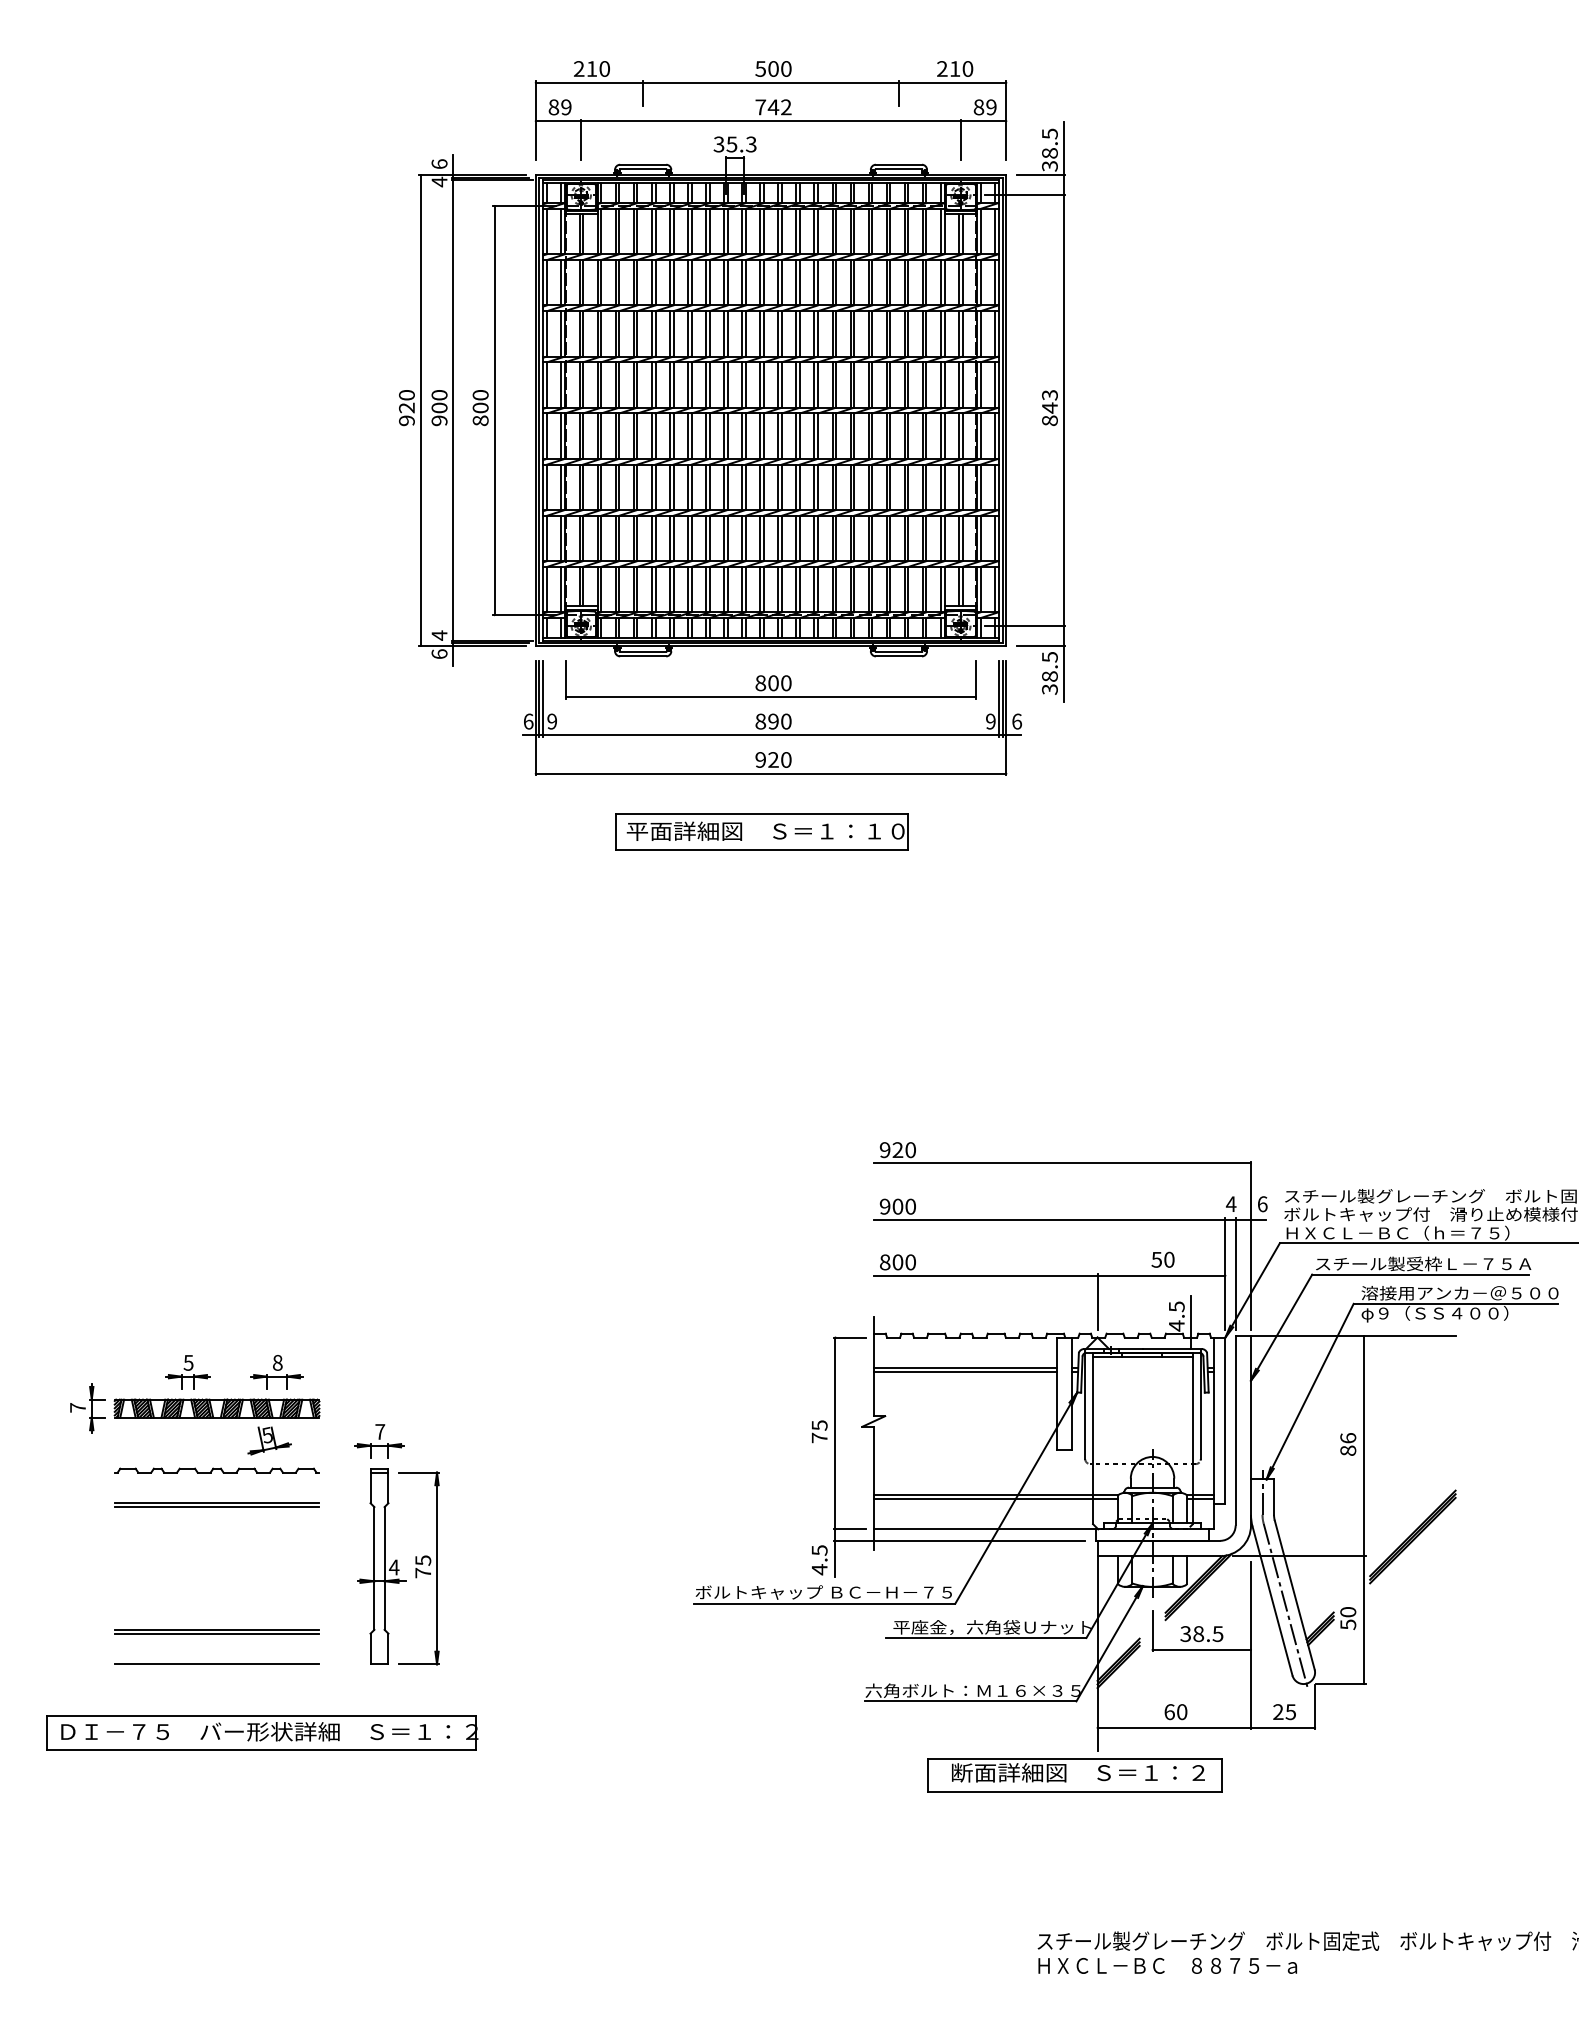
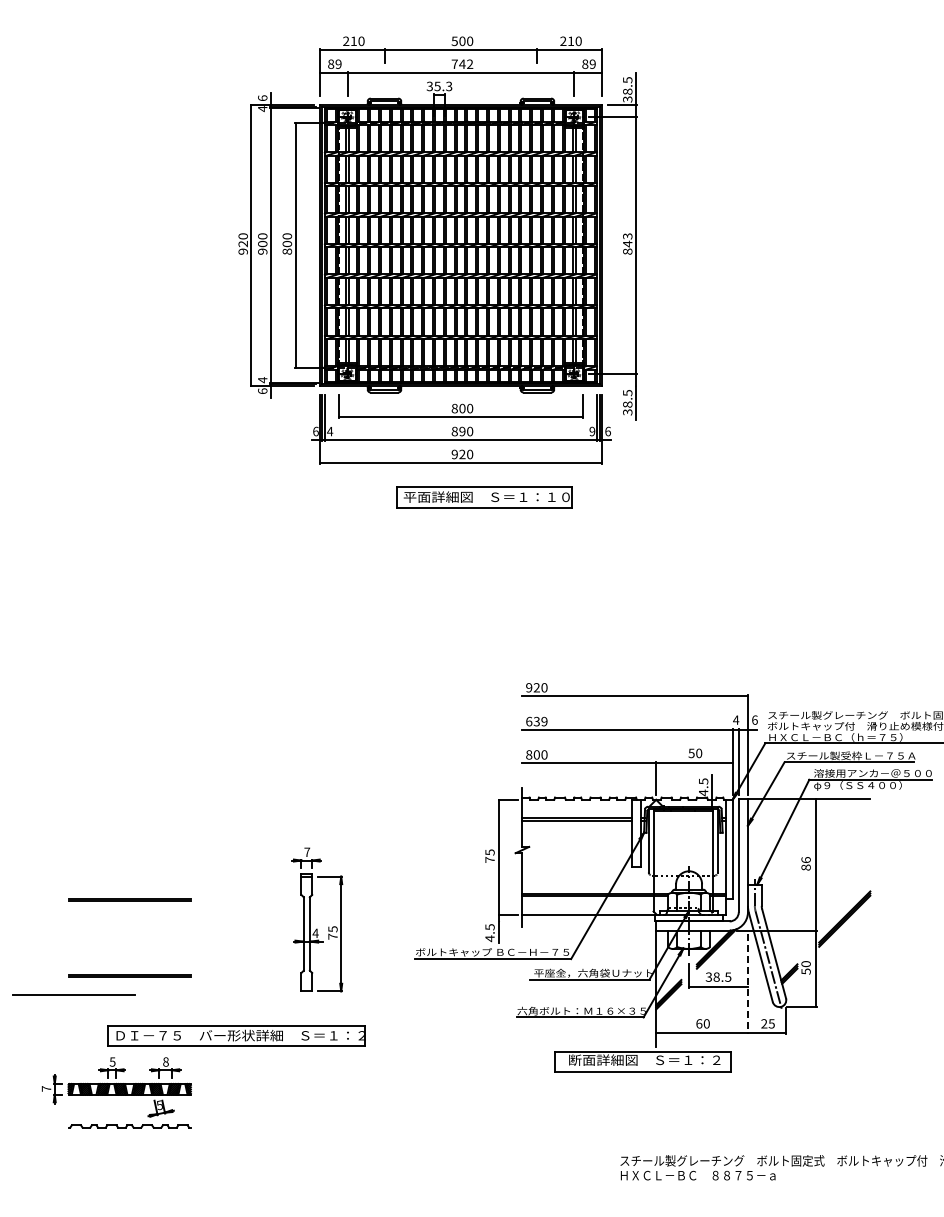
line: (1039, 646) -> (621, 386), removed
text: (552, 721) -> (330, 431), 9 -> 4
part: (761, 831) -> (484, 497), moved
text: (897, 1206) -> (536, 721), 900 -> 639
part: (194, 1413) -> (116, 1092), moved
line: (959, 1540) -> (573, 921), removed
part: (385, 1544) -> (310, 919), moved
line: (1250, 1646) -> (747, 984), solid -> dashed
line: (216, 1663) -> (73, 994), moved
part: (261, 1731) -> (236, 1035), moved

